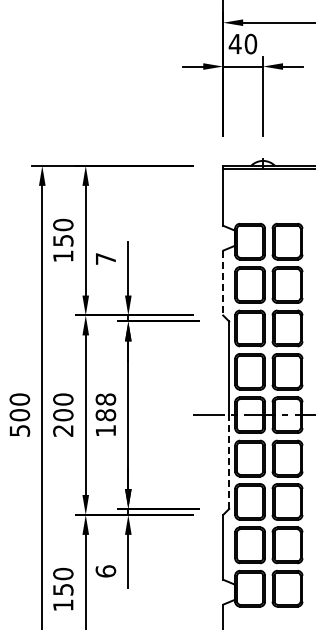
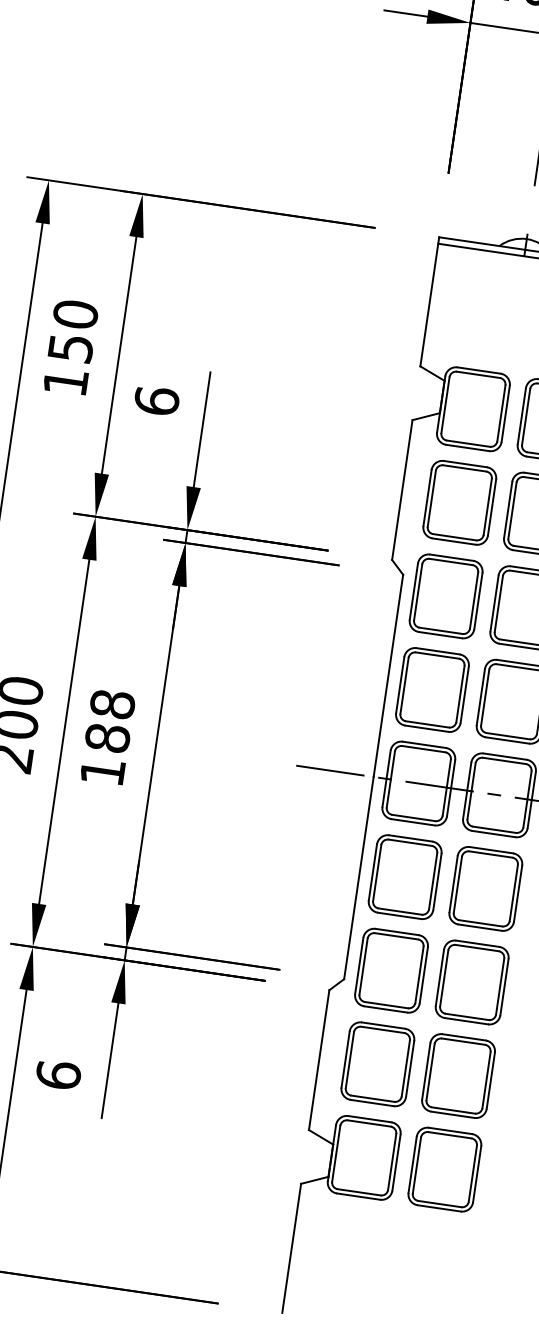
text: (105, 258) -> (156, 399), 7 -> 6
line: (223, 283) -> (402, 491), dashed -> solid
line: (229, 462) -> (359, 879), dashed -> solid

